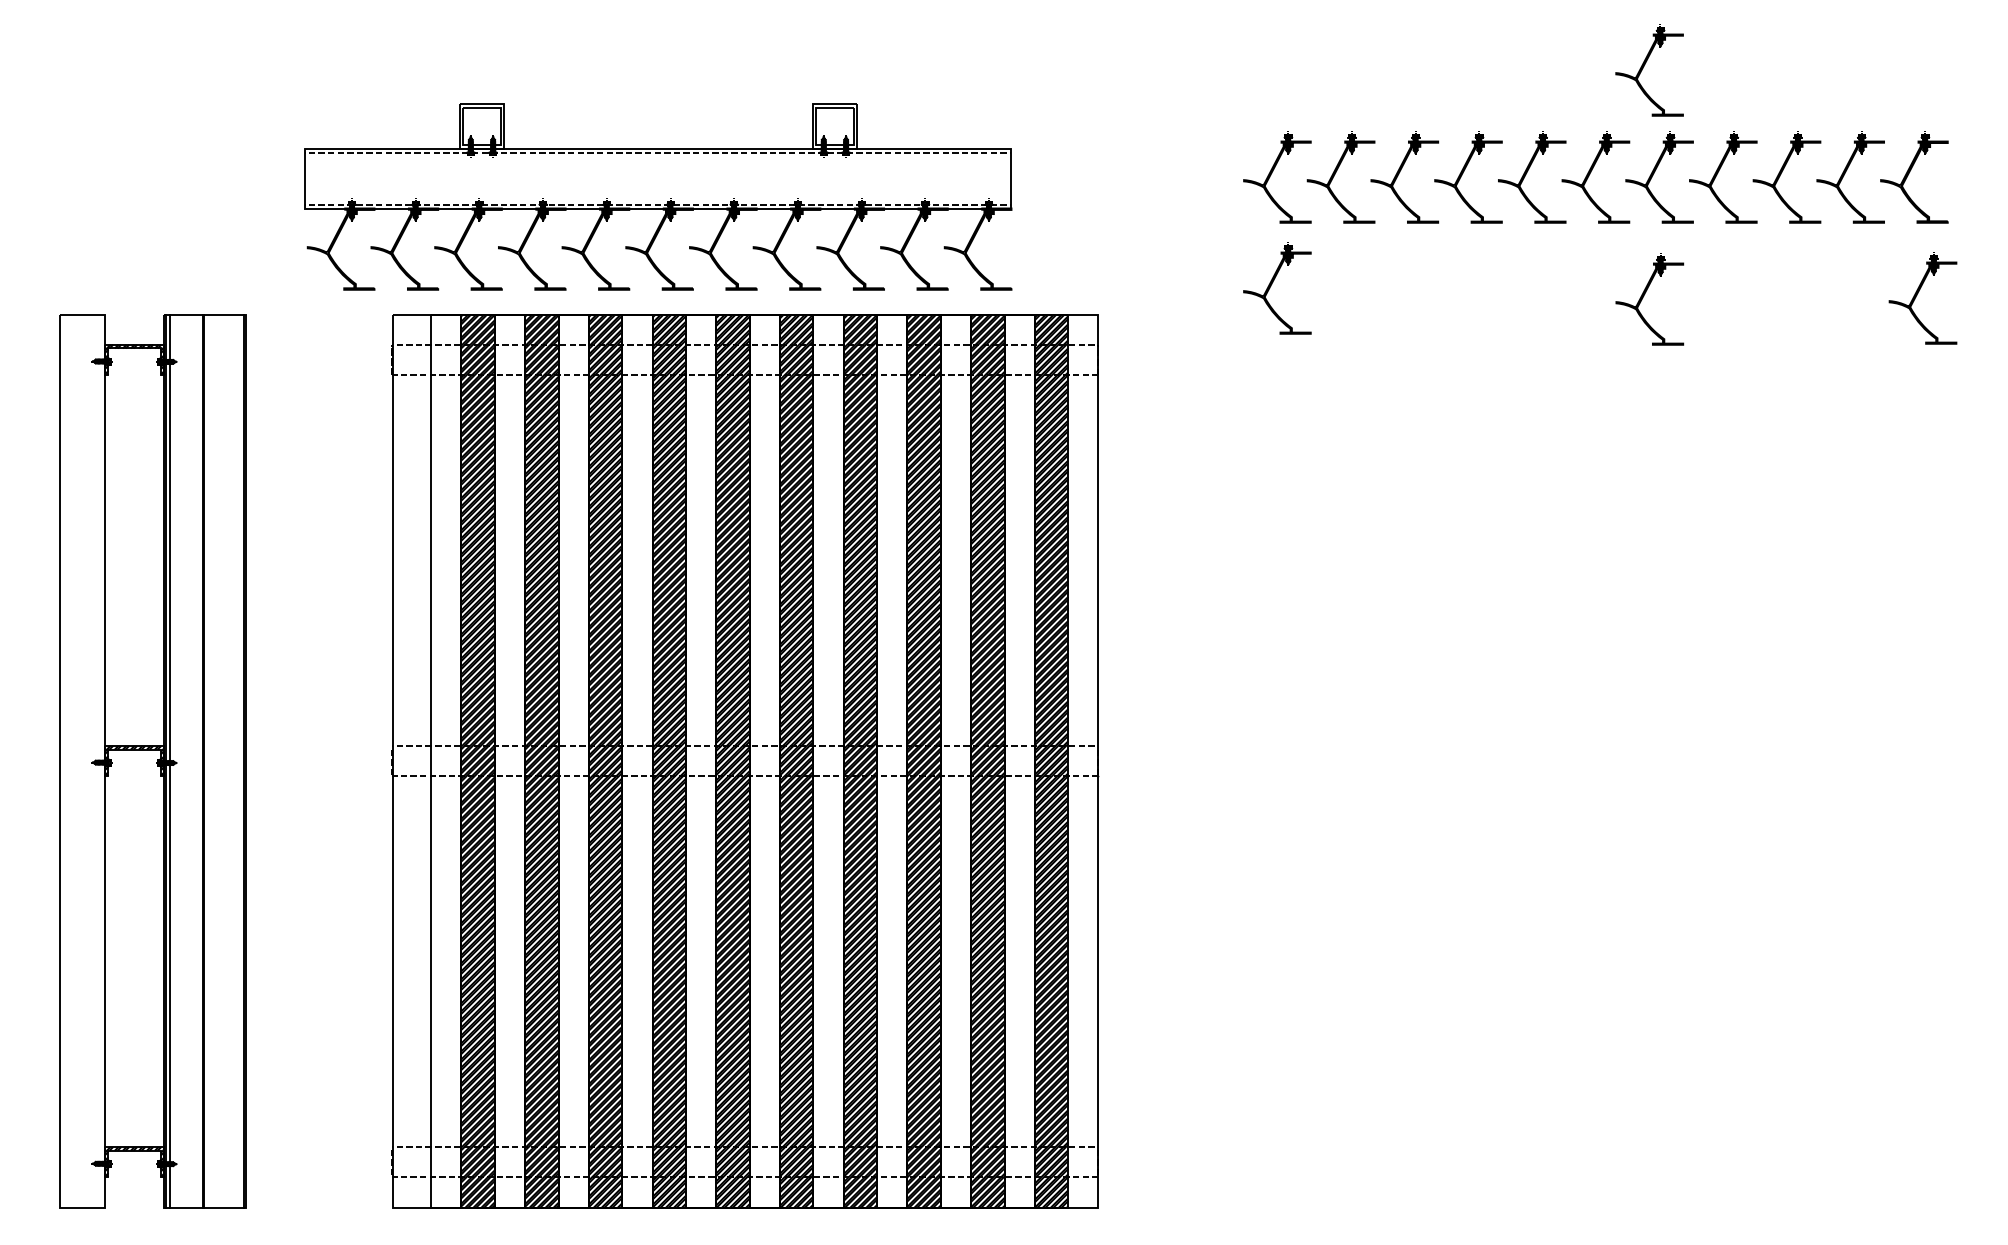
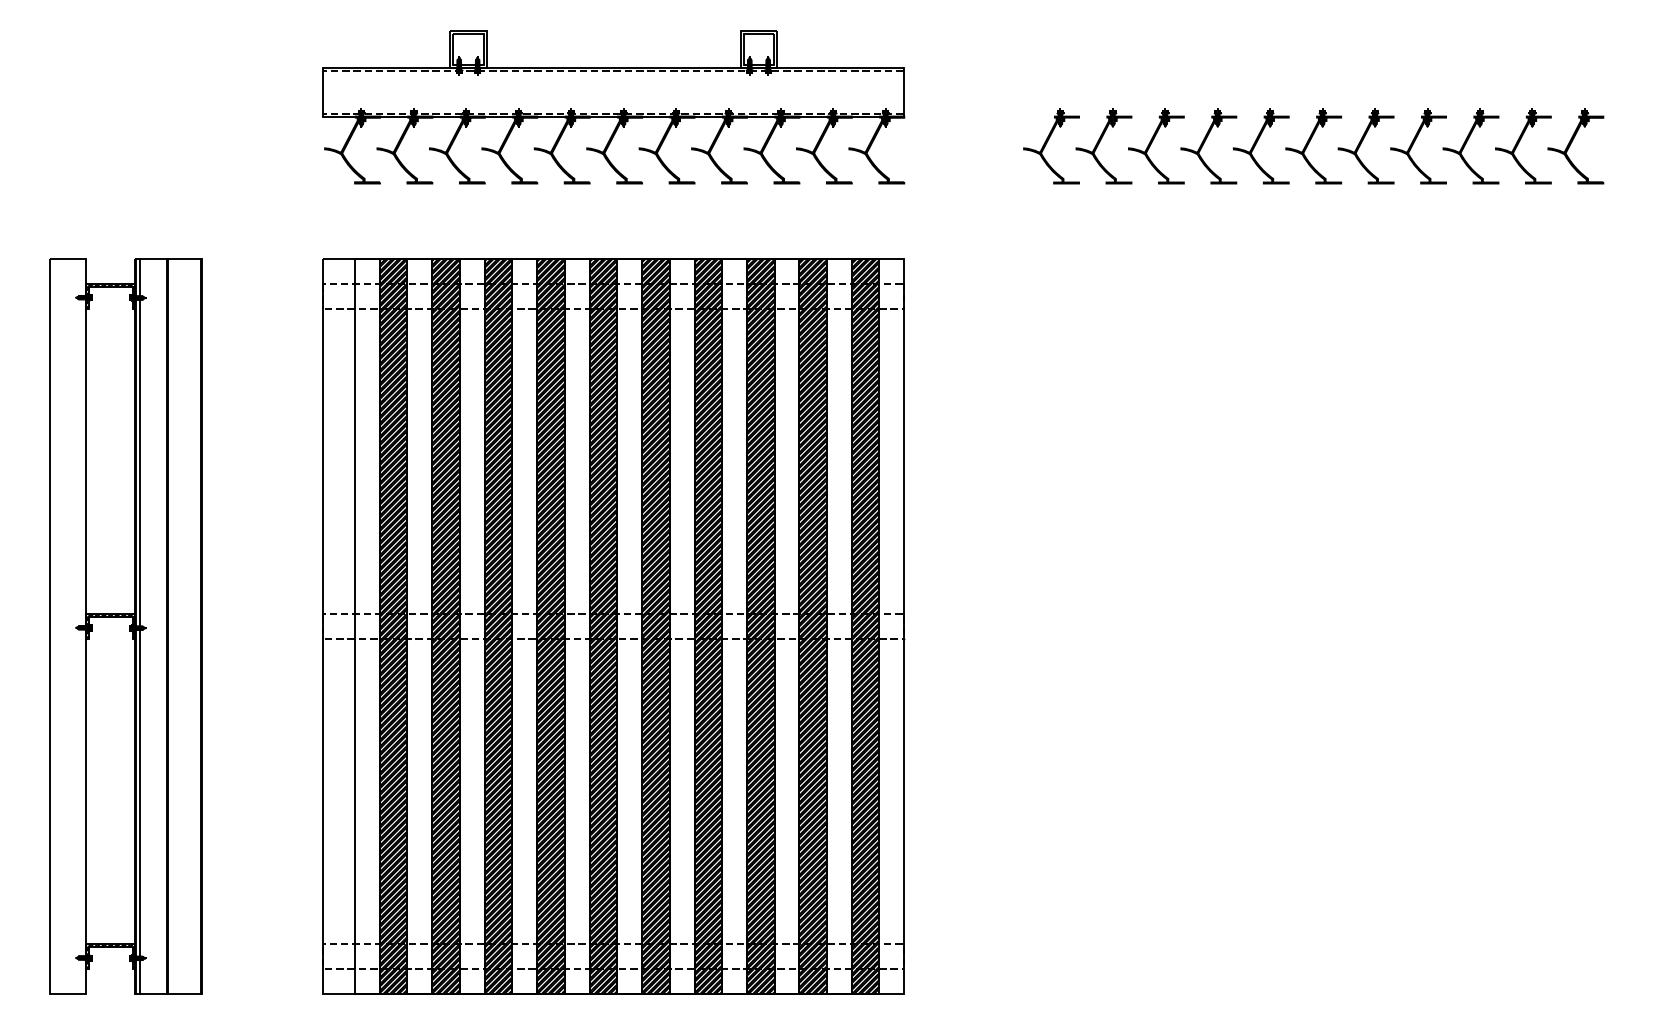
part: (1643, 68) -> (1352, 56), removed
part: (658, 196) -> (613, 106), moved
part: (1271, 286) -> (1046, 235), removed
part: (1922, 298) -> (1582, 245), removed
part: (1649, 299) -> (1357, 246), removed

